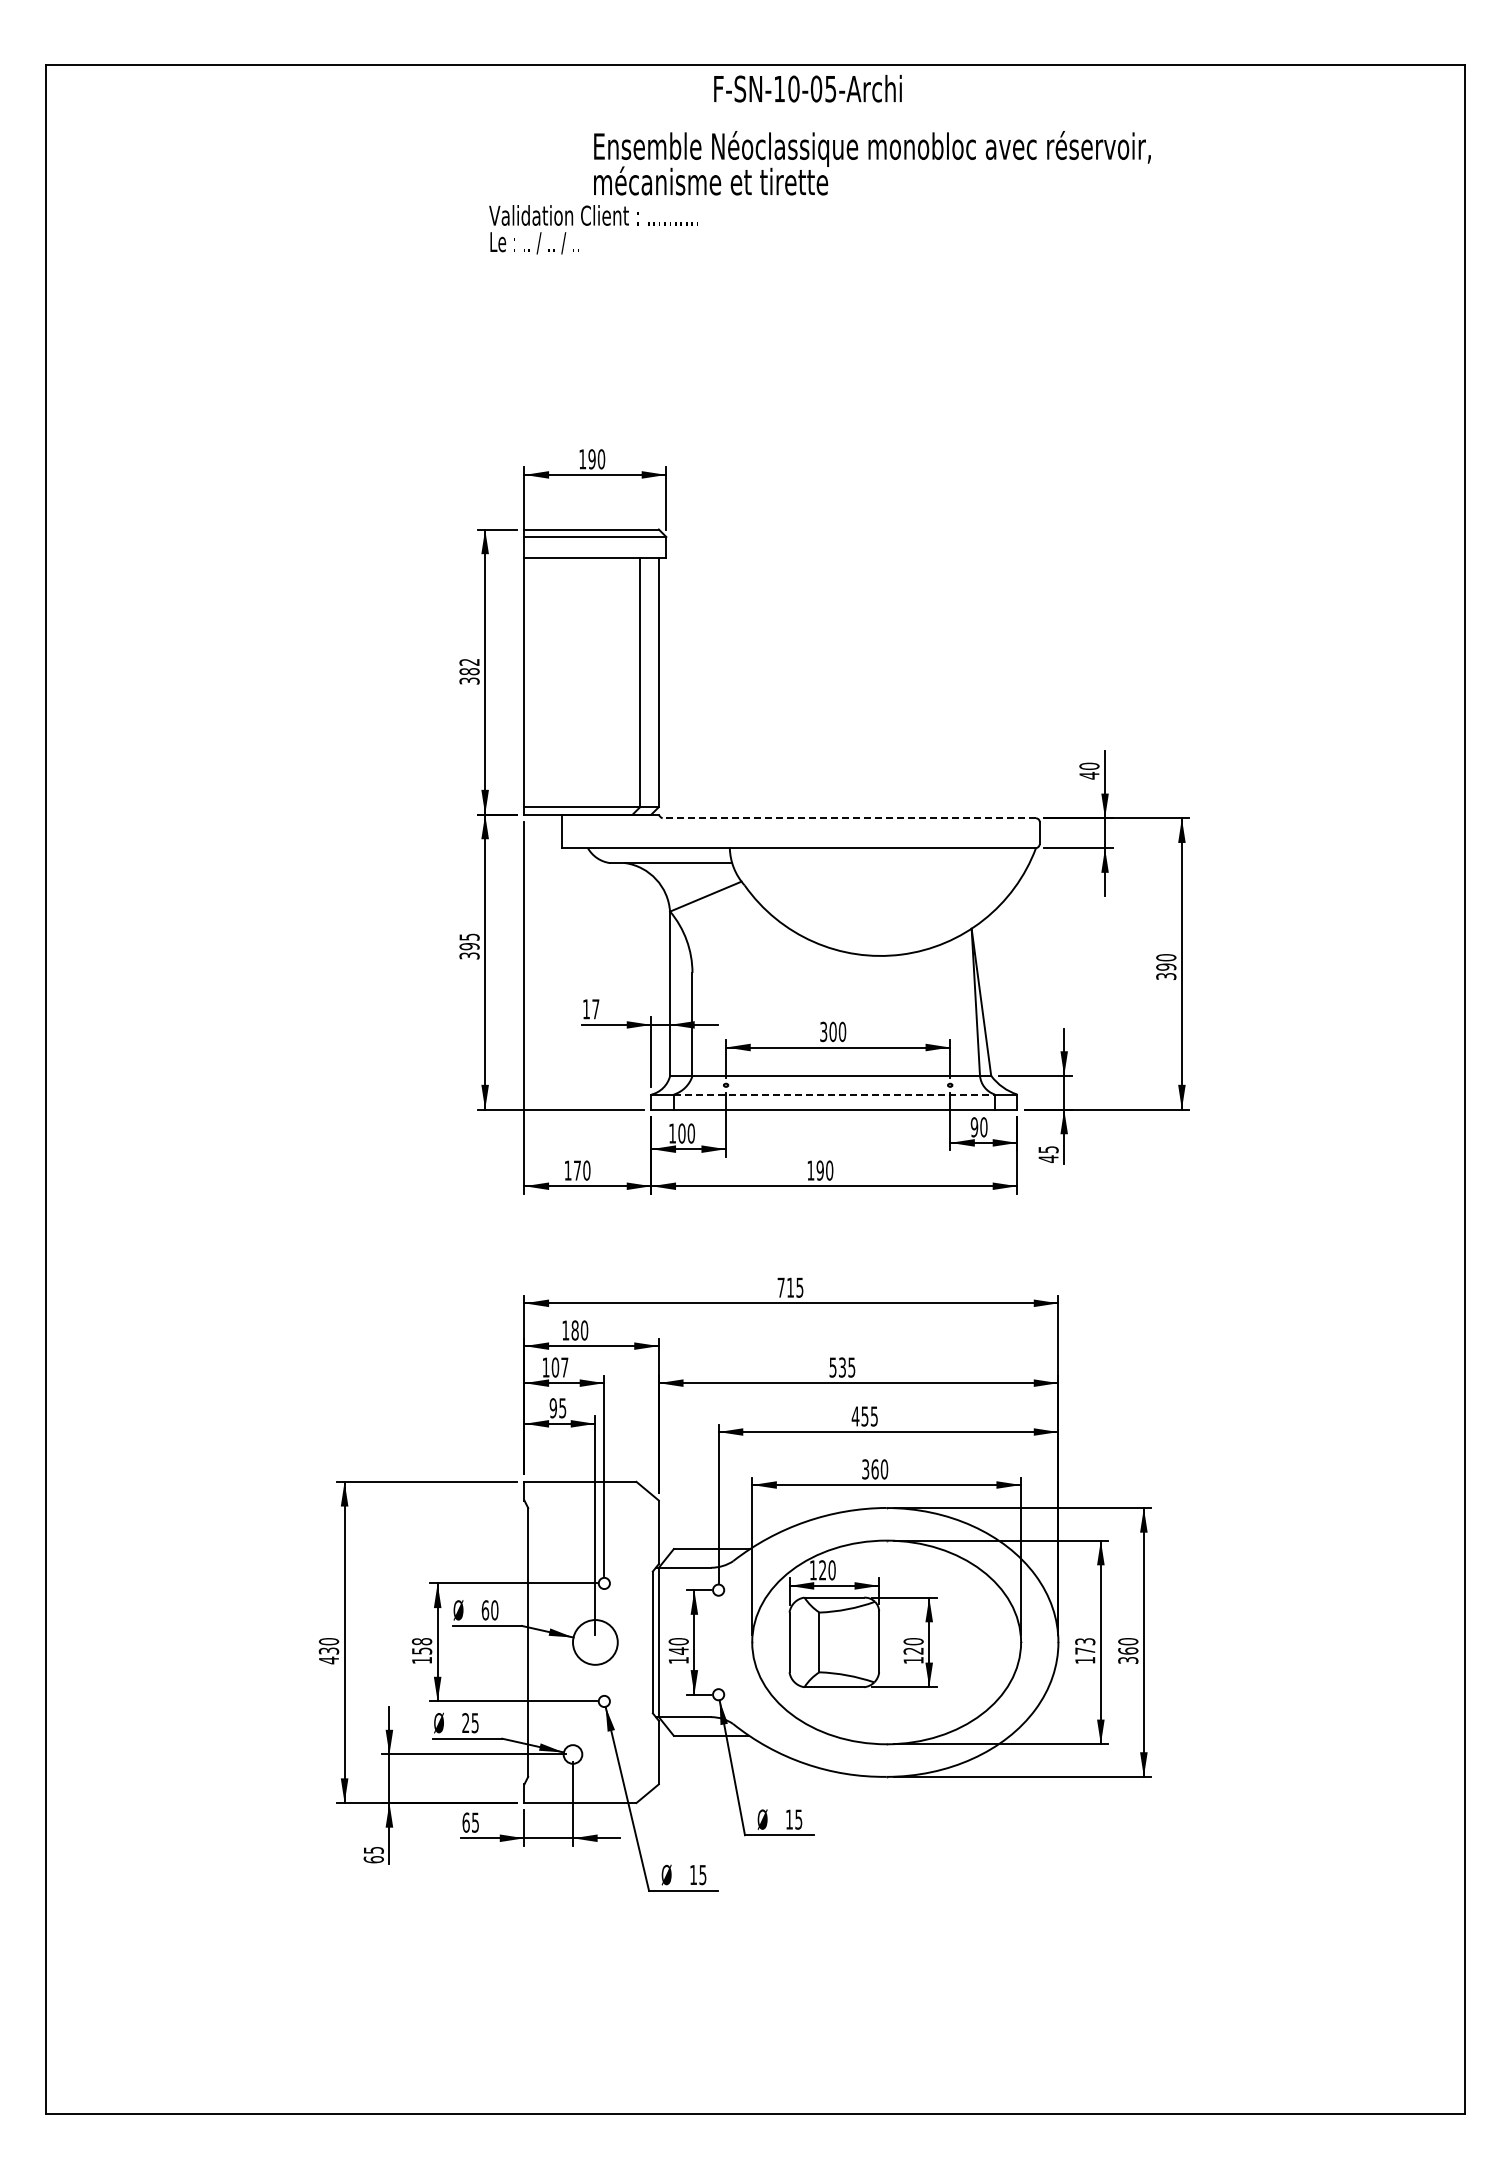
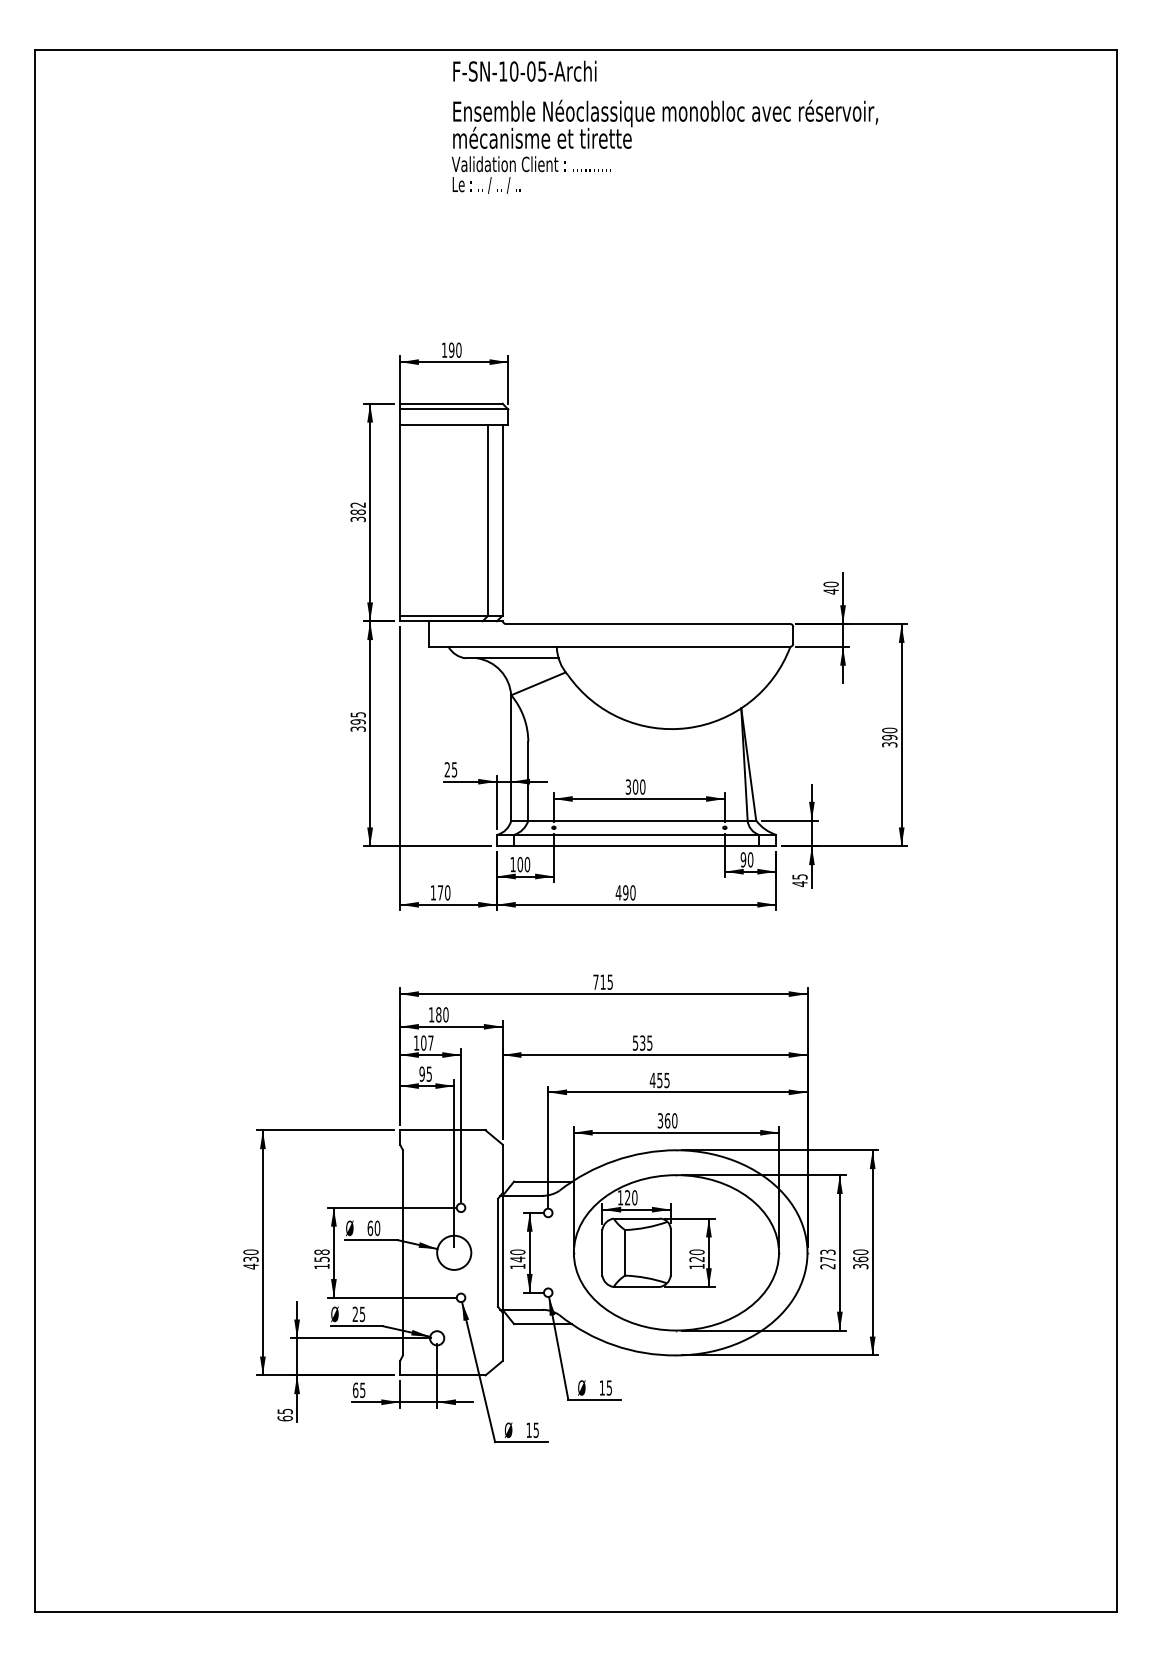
text: (807, 88) -> (524, 71), moved
text: (593, 229) -> (531, 174), moved
line: (849, 818) -> (648, 624), dashed -> solid
text: (590, 1009) -> (450, 769), 17 -> 25
line: (834, 1094) -> (636, 834), dashed -> solid
text: (810, 1170) -> (618, 892), 190 -> 490
text: (1085, 1660) -> (828, 1266), 173 -> 273

